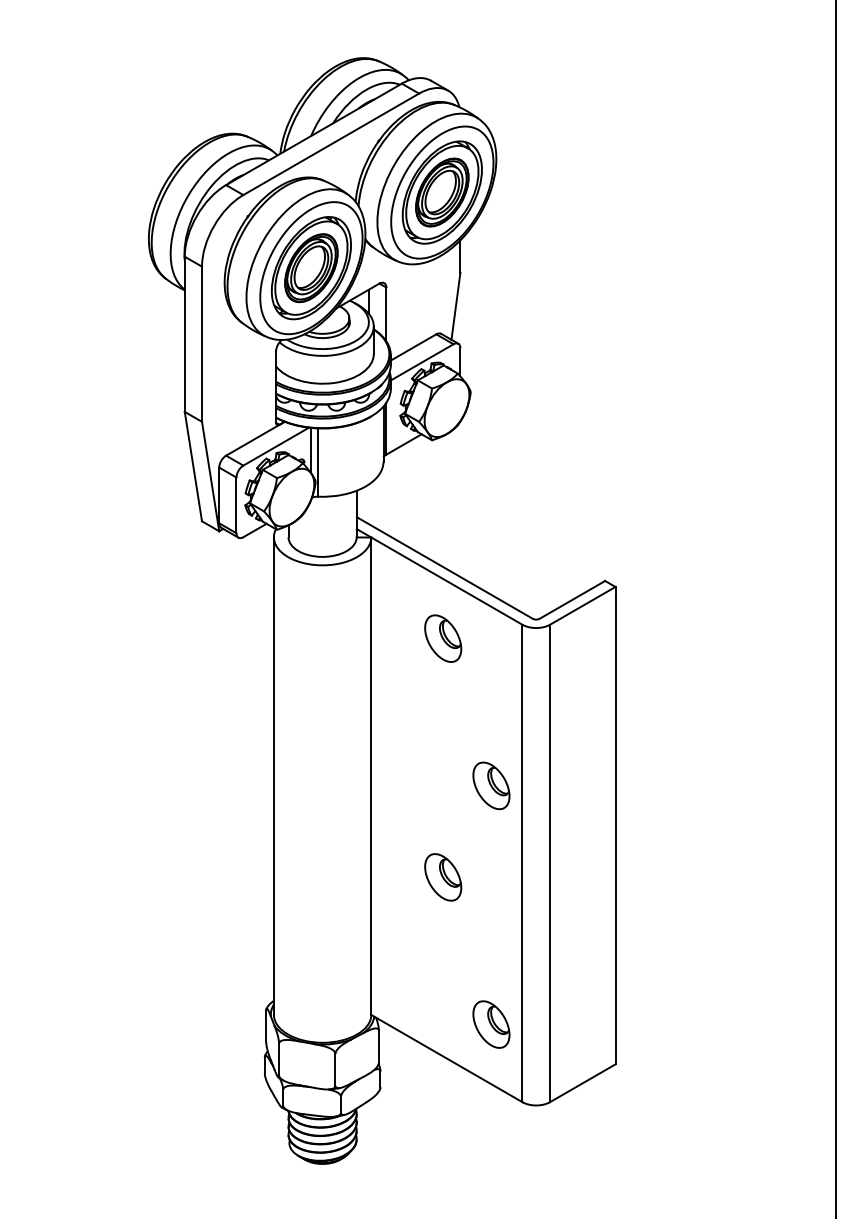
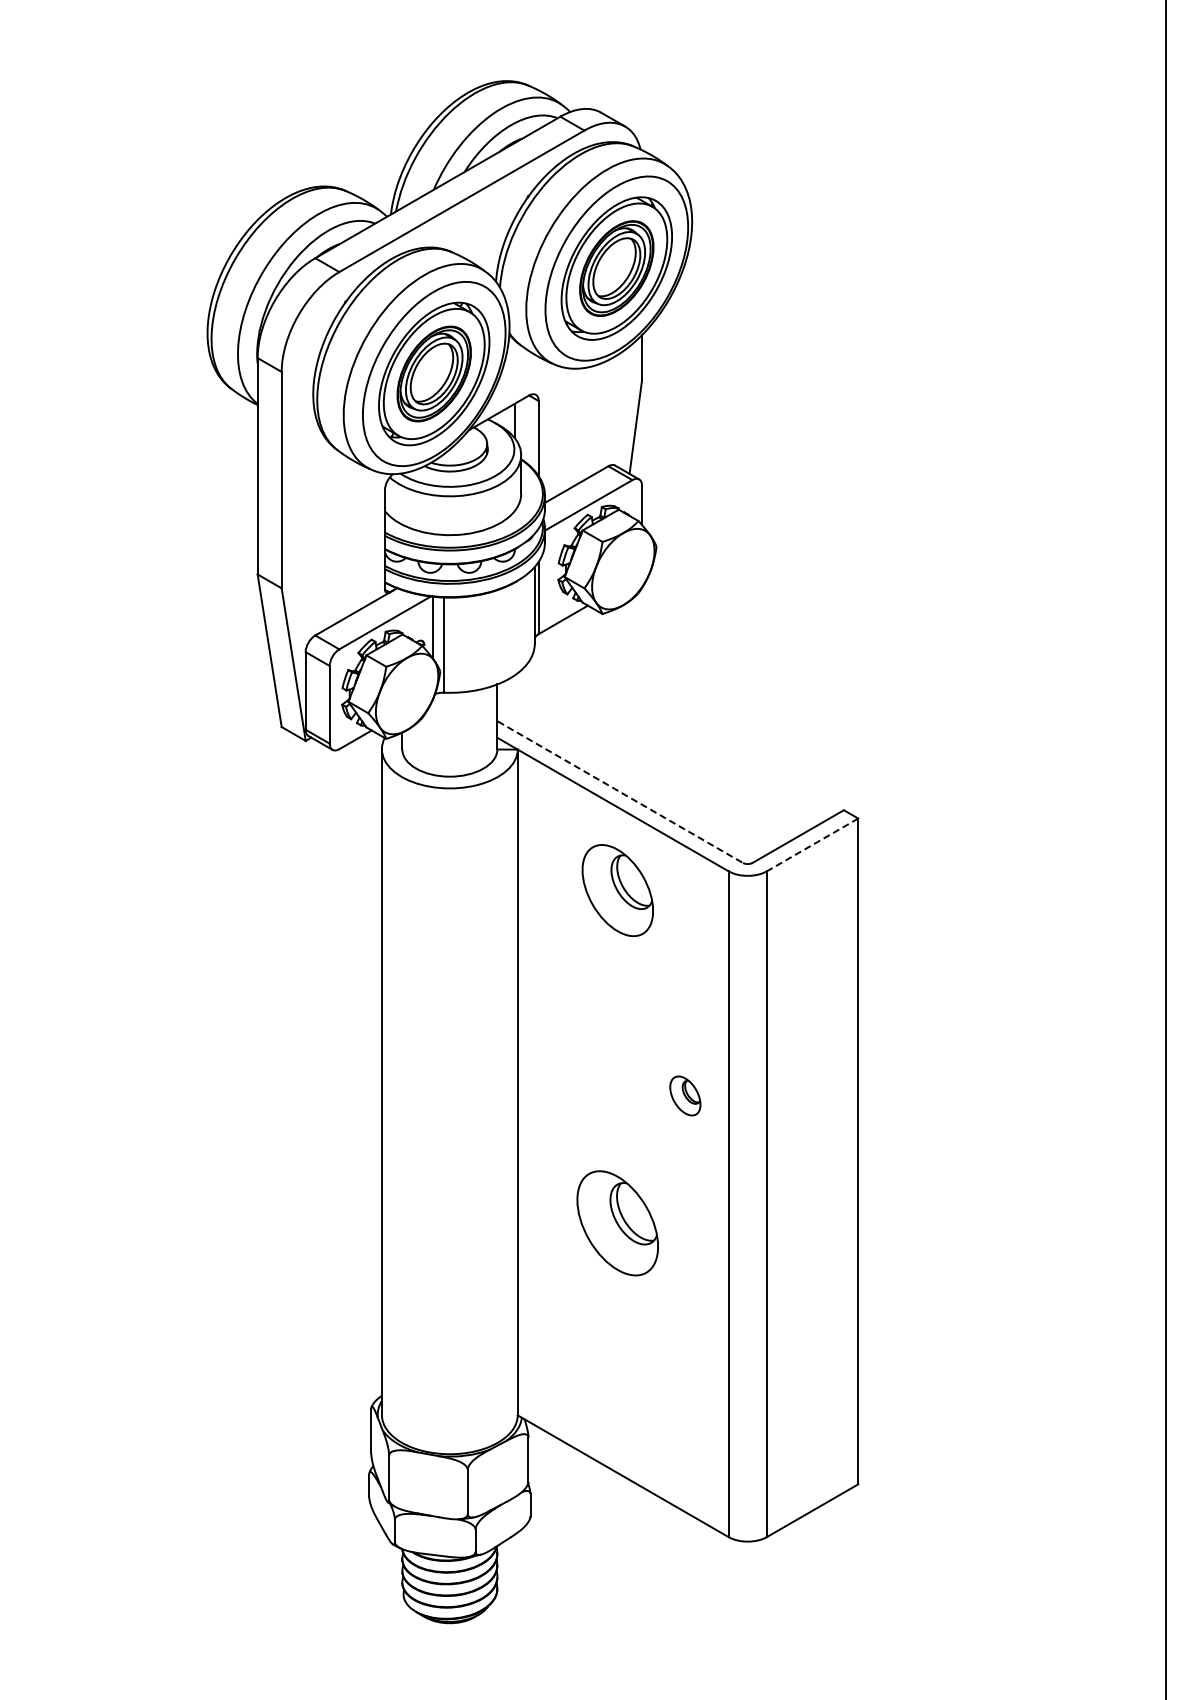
line: (444, 568) -> (620, 792), solid -> dashed
line: (582, 605) -> (812, 844), solid -> dashed
part: (443, 638) -> (618, 890), size x1.4
part: (491, 785) -> (685, 1095), size x0.6
part: (443, 877) -> (618, 1223), size x1.6
part: (491, 1024) -> (685, 1428), removed

